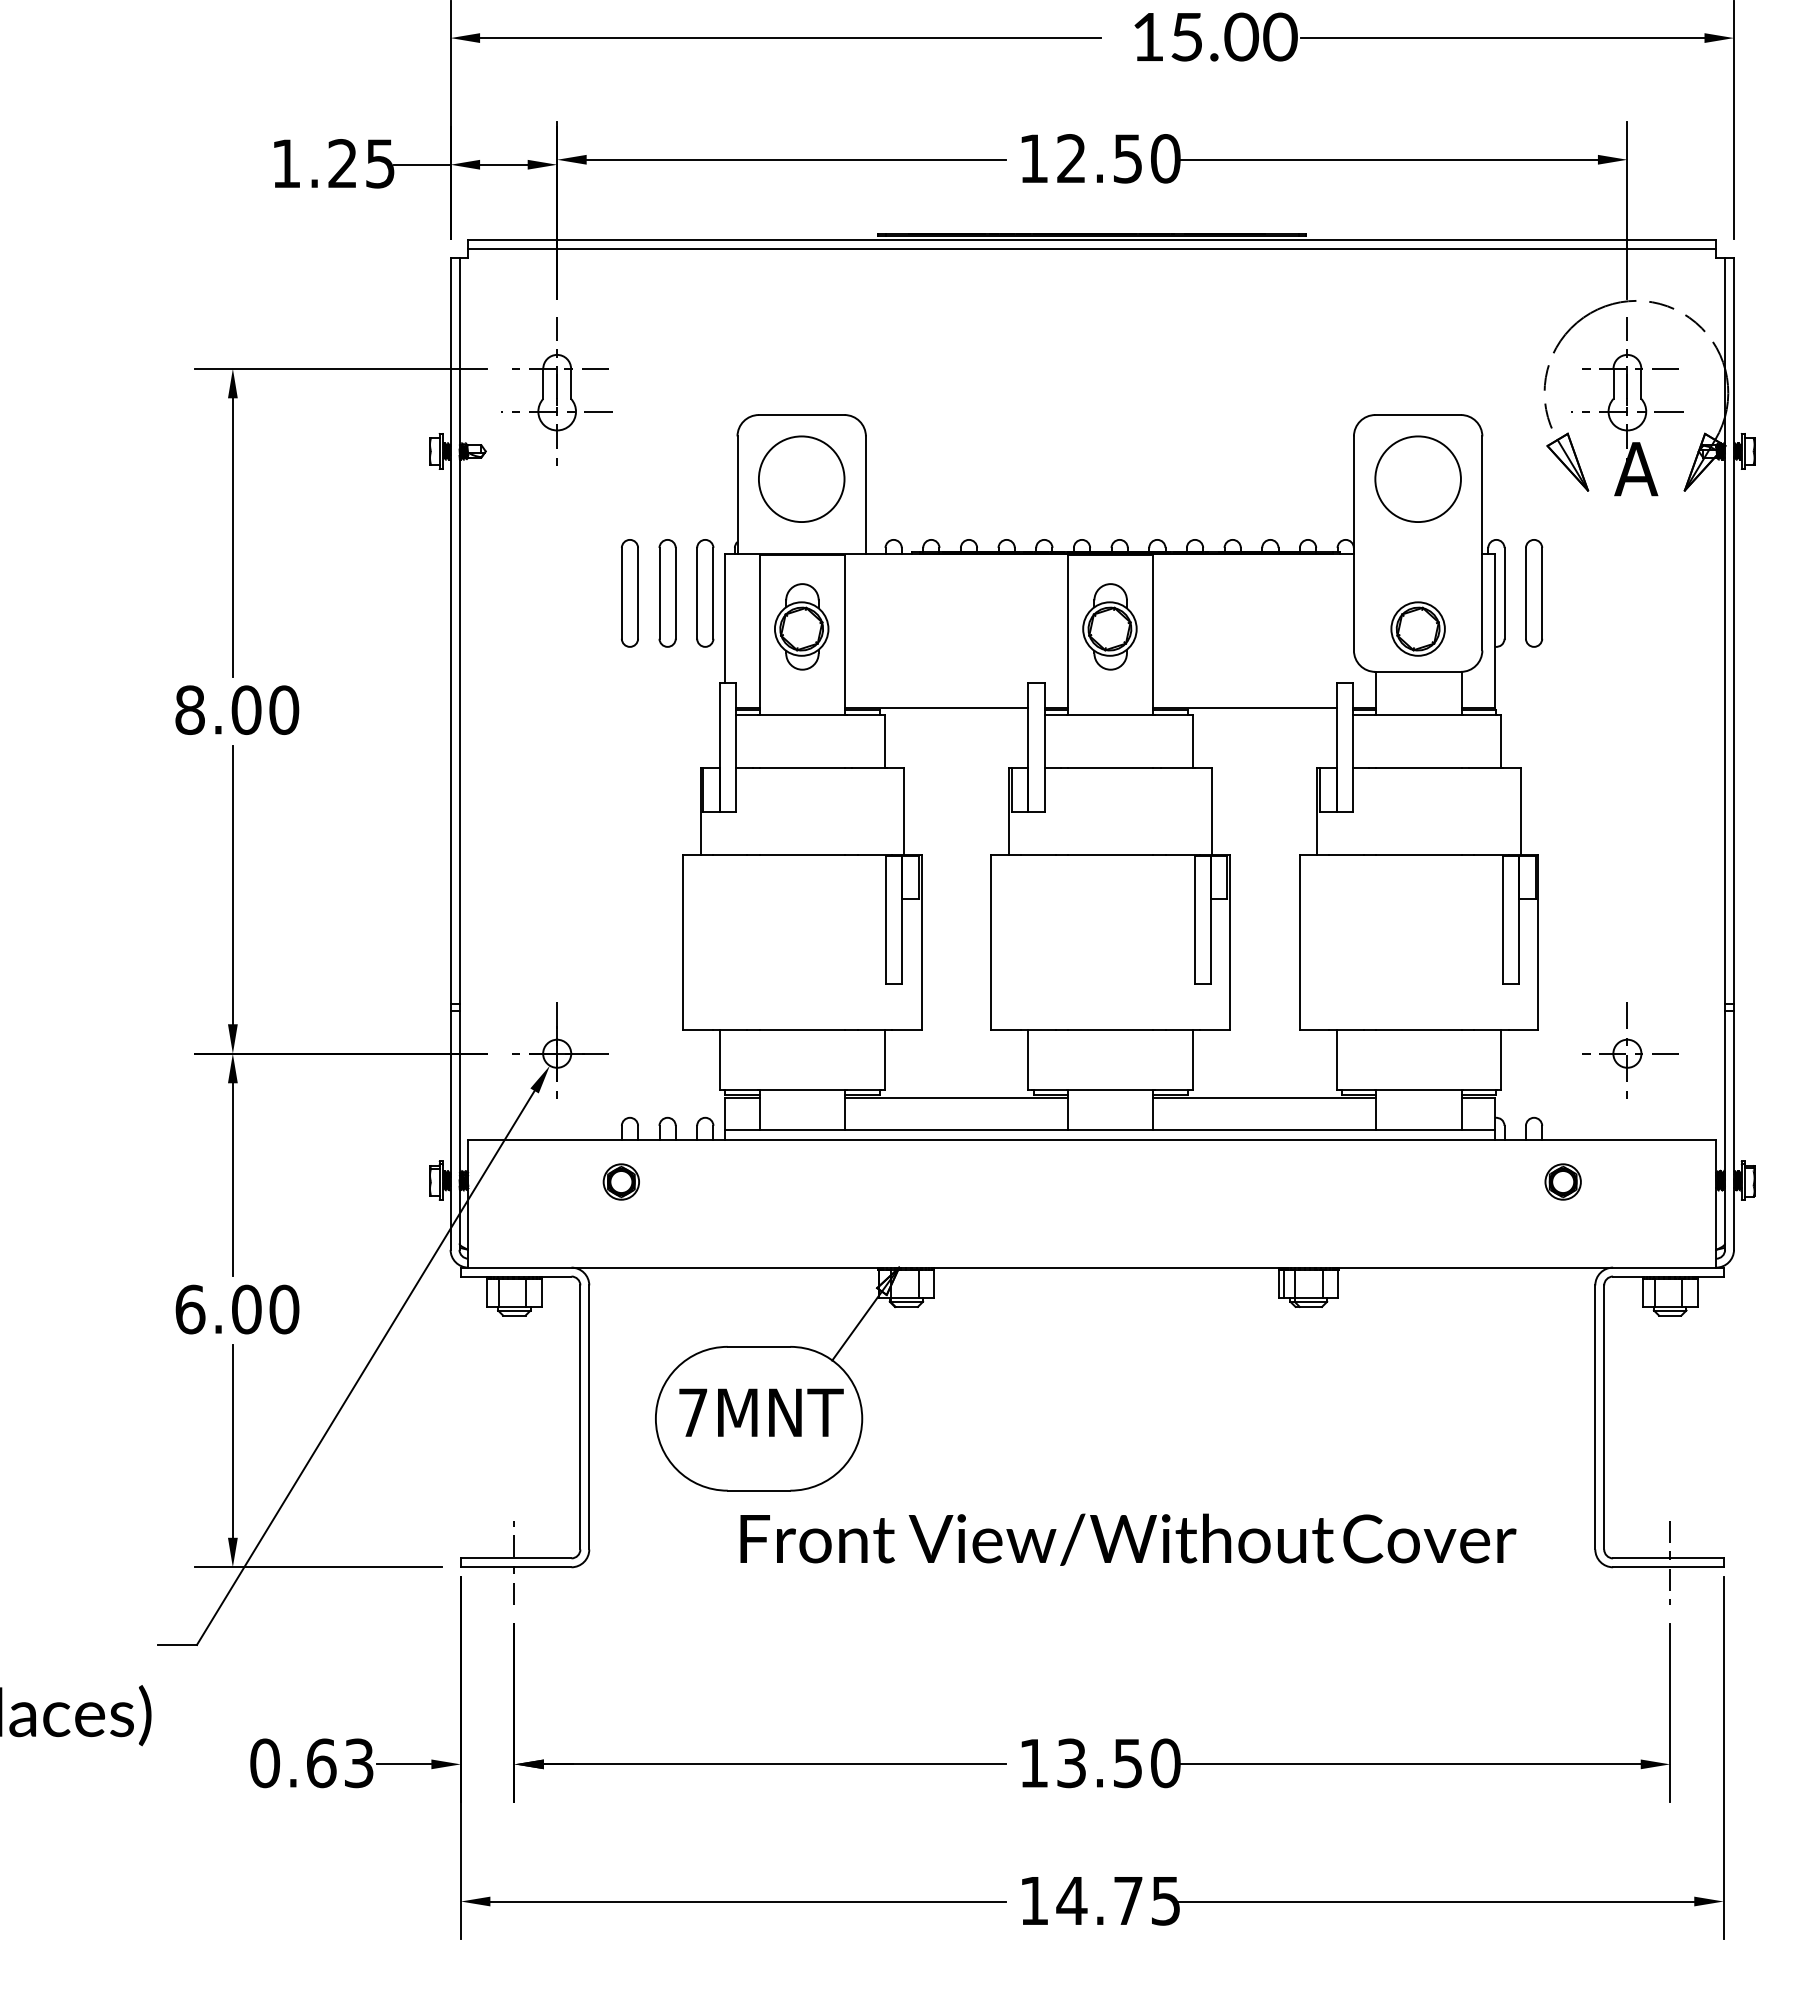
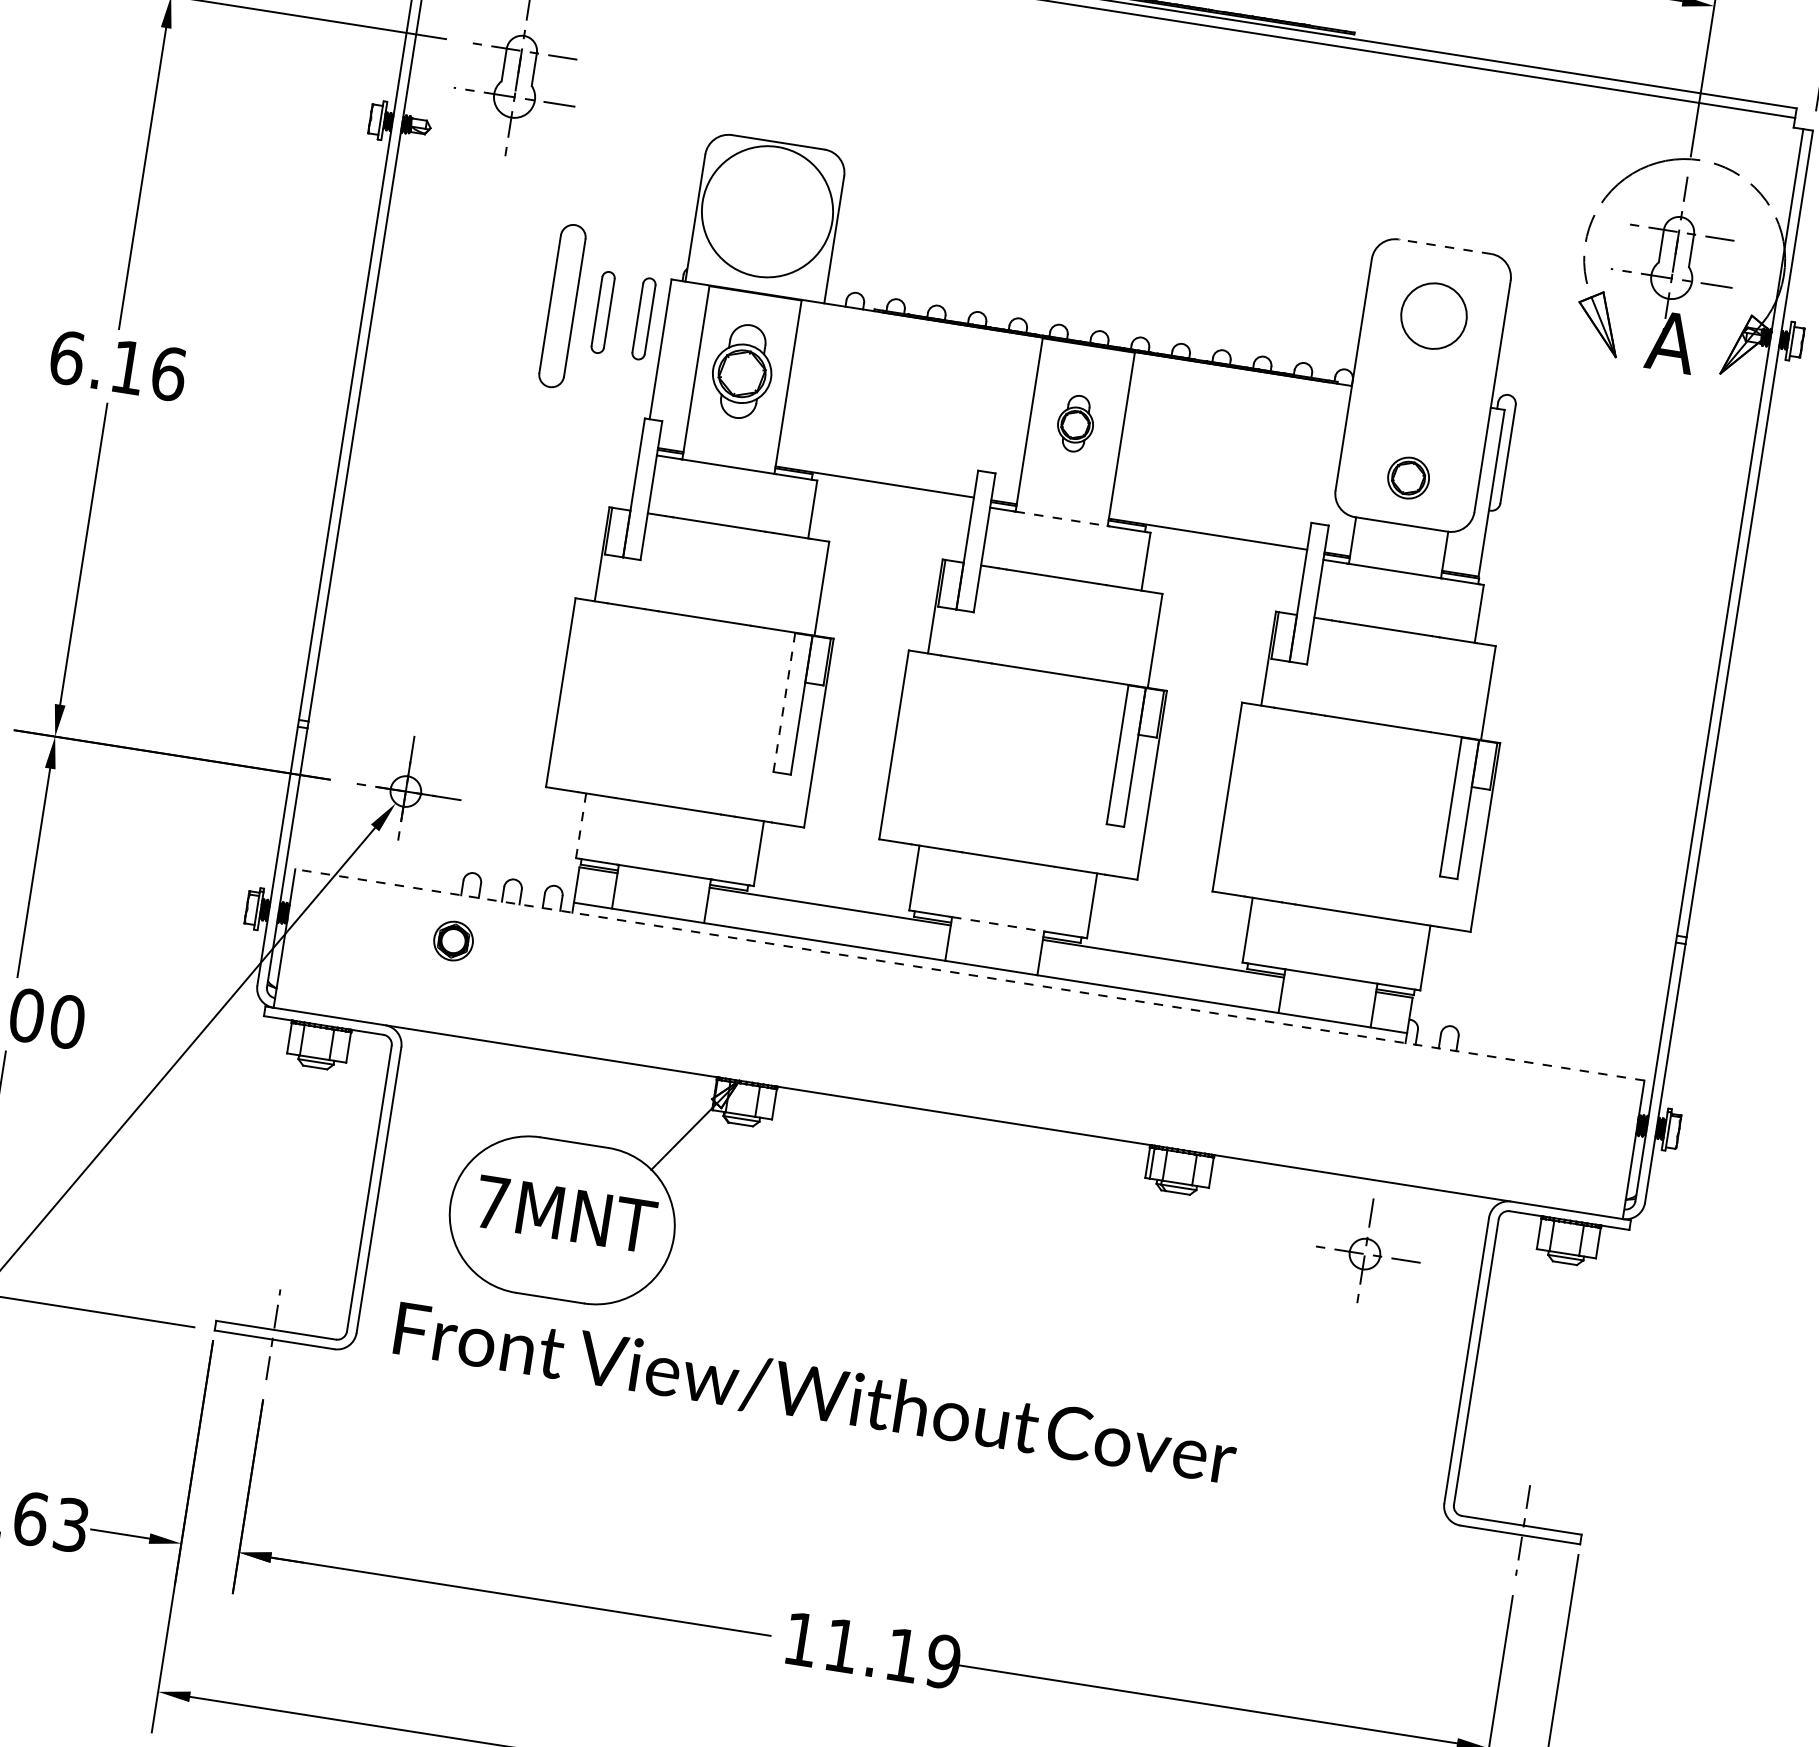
line: (1418, 415) -> (1445, 247), solid -> dashed
circle: (801, 479) -> (767, 212), size x1.4
circle: (1417, 479) -> (1433, 316), size x0.7
part: (629, 593) -> (561, 306), size x1.4
part: (667, 593) -> (603, 312), size x0.7
part: (705, 593) -> (644, 319), size x0.7
part: (1534, 593) -> (1540, 459), removed
part: (1109, 626) -> (1075, 423), size x0.6
part: (1417, 628) -> (1408, 477), size x0.7
text: (237, 709) -> (118, 365), 8.00 -> 6.16
line: (1110, 714) -> (1061, 518), solid -> dashed
line: (886, 920) -> (784, 703), solid -> dashed
part: (1630, 1050) -> (1368, 1251), moved
line: (720, 1059) -> (581, 825), solid -> dashed
line: (1110, 1089) -> (998, 923), solid -> dashed
line: (1092, 1139) -> (970, 974), solid -> dashed
part: (1562, 1181) -> (1471, 1099), removed
text: (1128, 1539) -> (815, 1393), moved
text: (1118, 1763) -> (892, 1653), 13.50 -> 11.19

